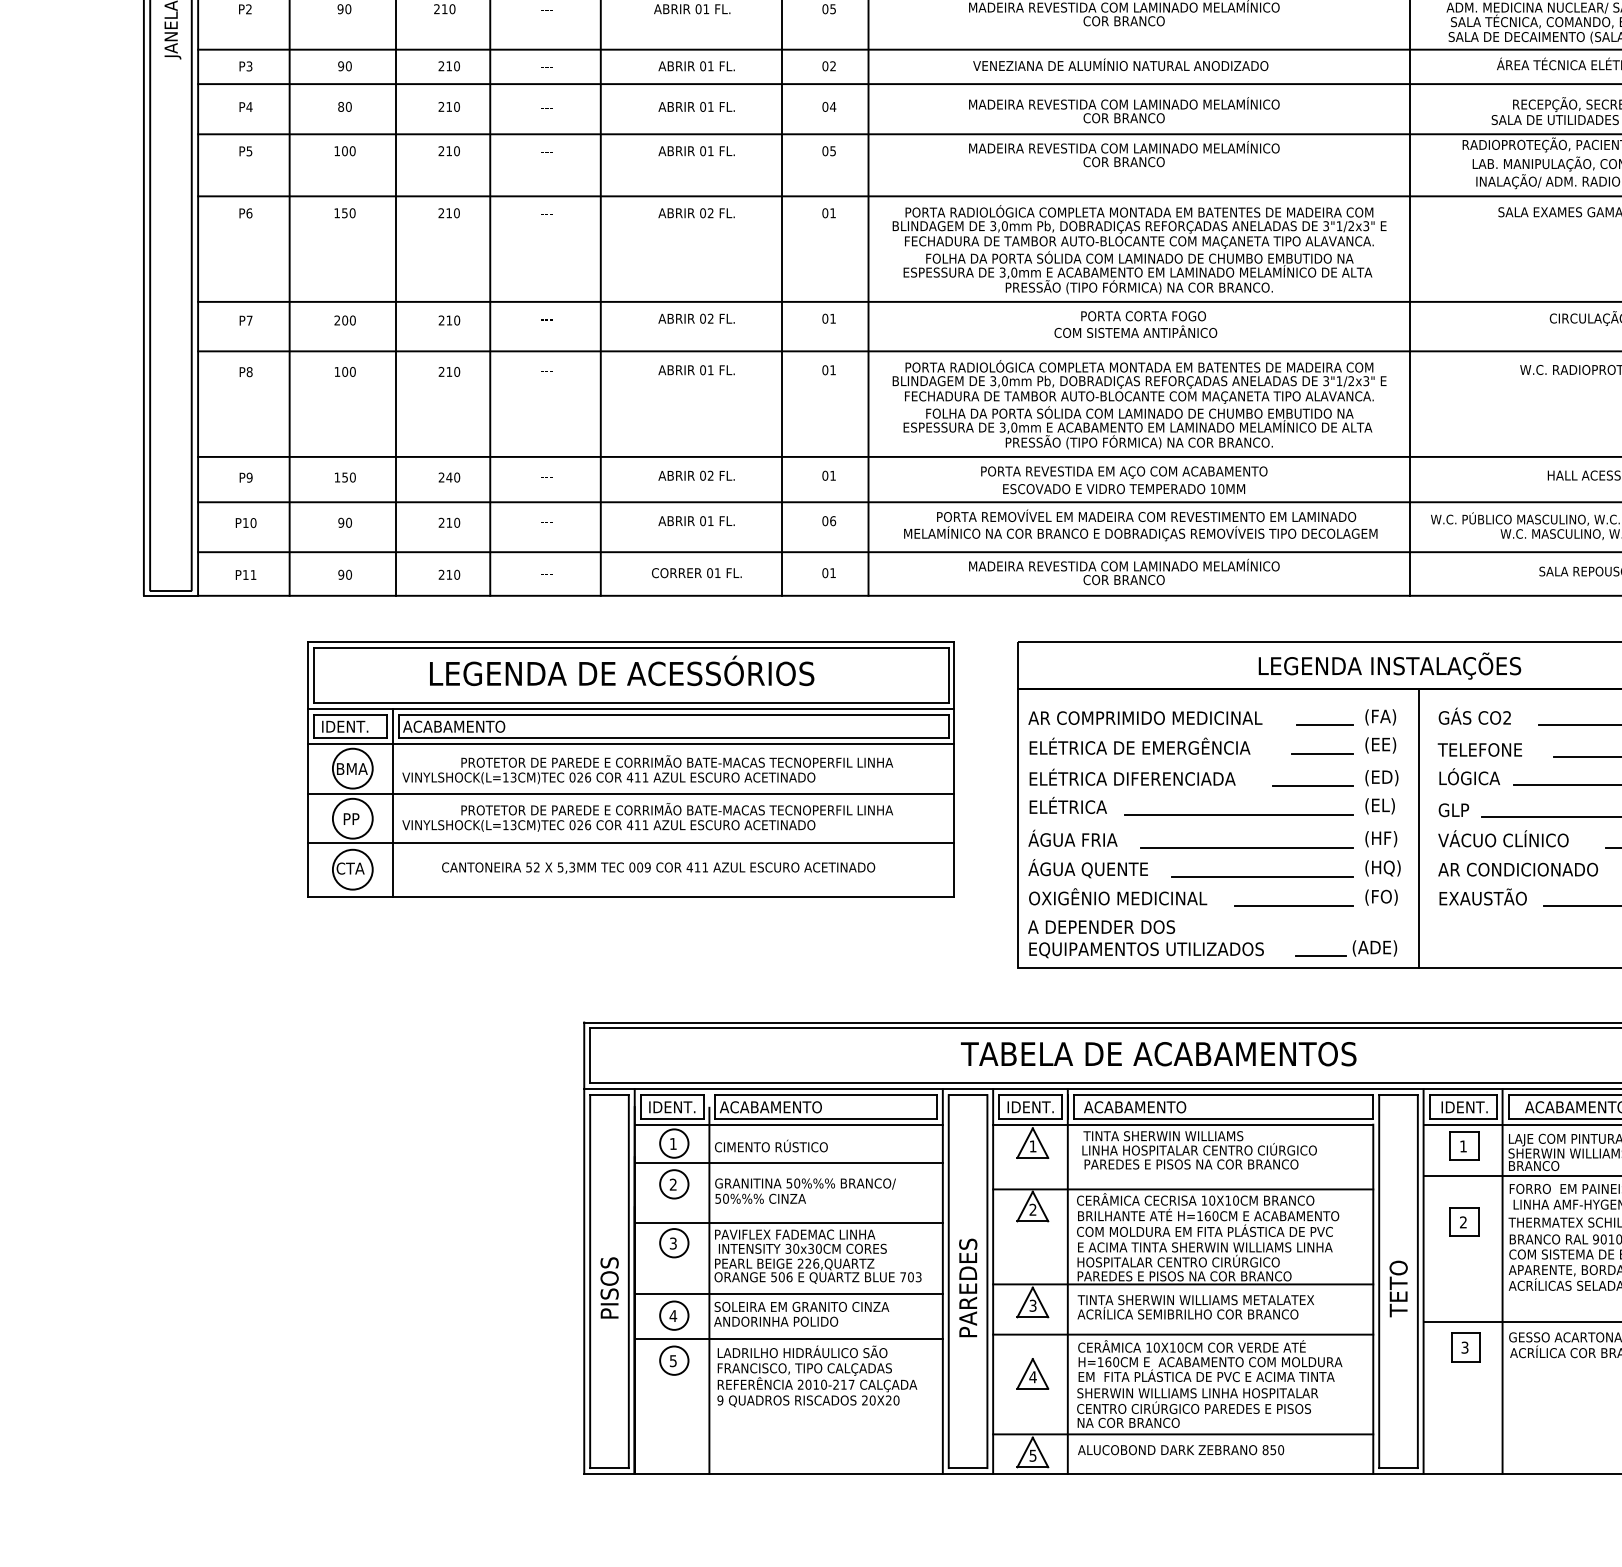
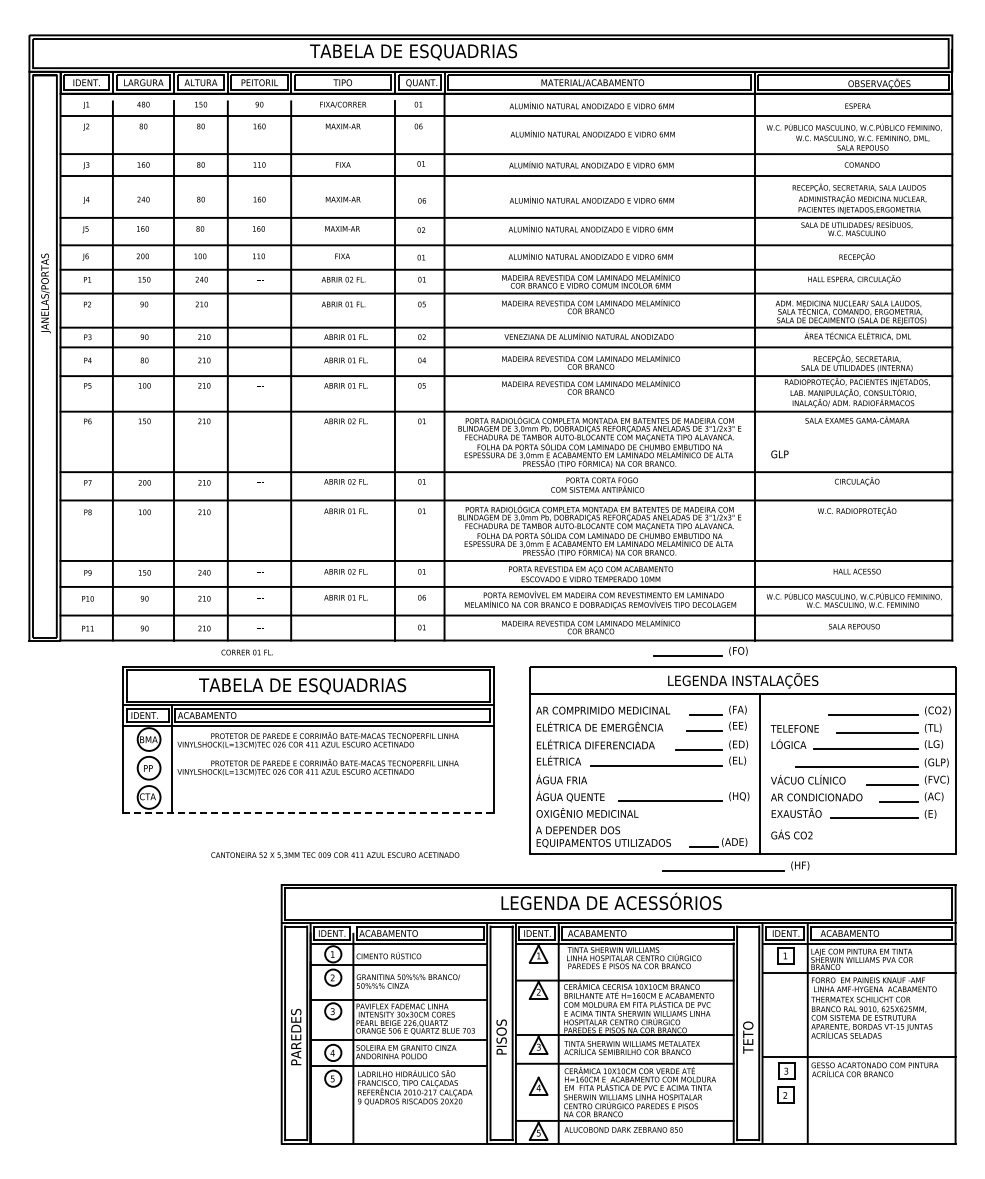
text: (695, 573) -> (246, 652), moved
text: (622, 672) -> (303, 684), LEGENDA DE ACESSÓRIOS -> TABELA DE ESQUADRIAS
text: (1474, 716) -> (791, 834), moved
line: (631, 794) -> (308, 754), removed
text: (1453, 810) -> (779, 454), moved
part: (1268, 840) -> (735, 866), moved
line: (631, 843) -> (308, 782), removed
text: (658, 868) -> (335, 855), moved
line: (631, 897) -> (308, 813), solid -> dashed
part: (1315, 897) -> (700, 651), moved
text: (1158, 1051) -> (610, 901), TABELA DE ACABAMENTOS -> LEGENDA DE ACESSÓRIOS
part: (1463, 1220) -> (785, 1094), moved
text: (610, 1287) -> (296, 1036), PISOS -> PAREDES
text: (967, 1287) -> (501, 1036), PAREDES -> PISOS

